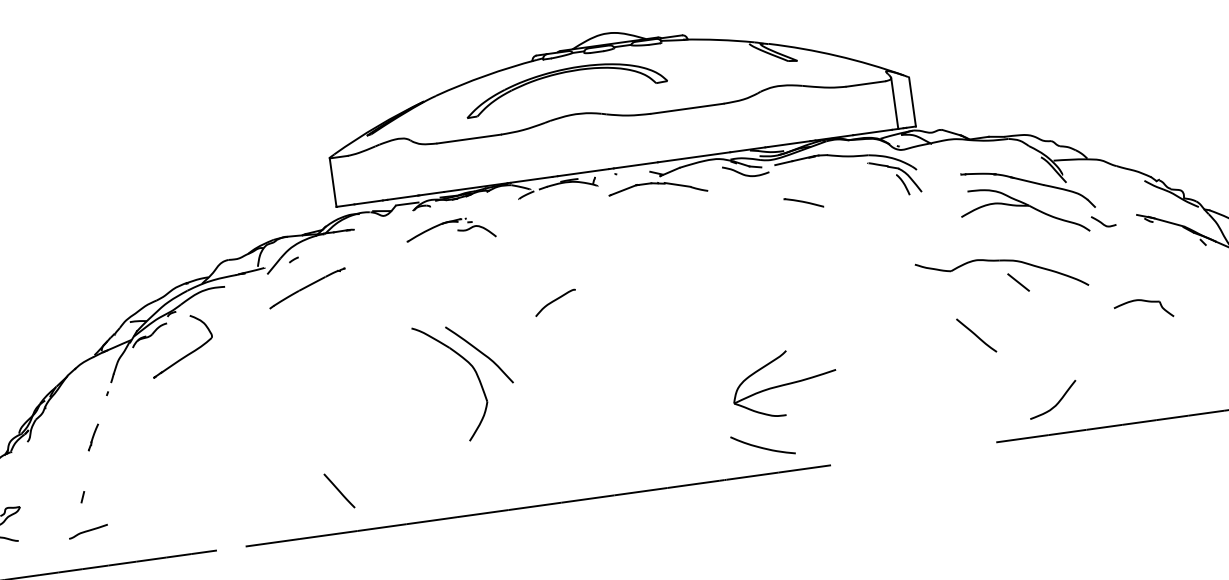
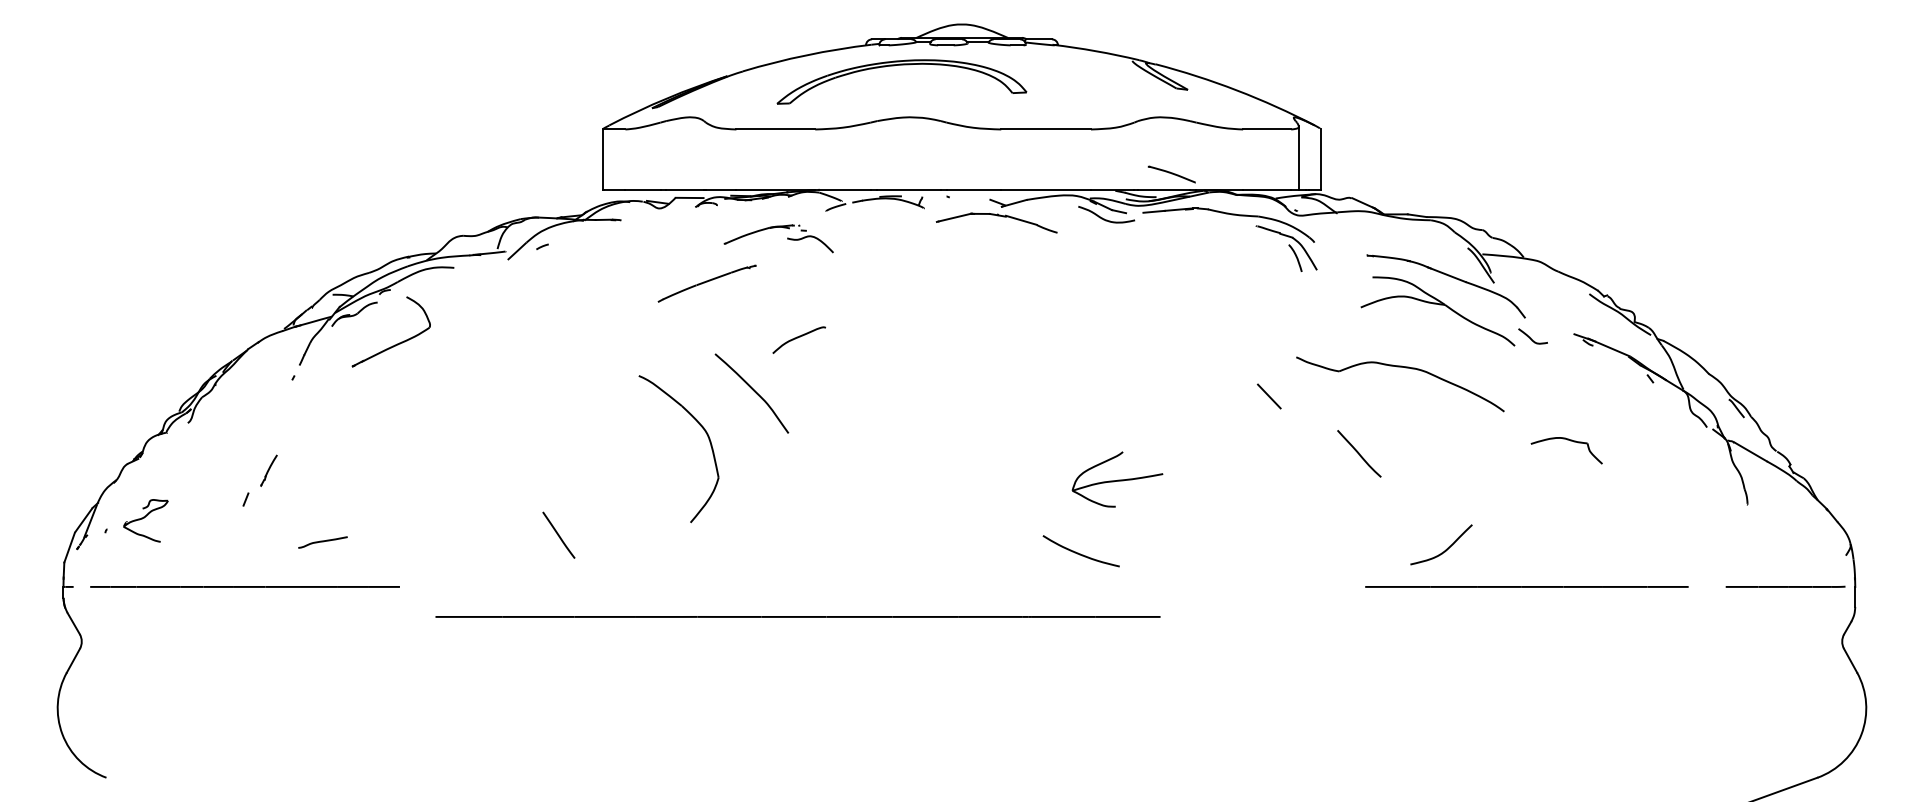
part: (803, 202) -> (1171, 174), moved
part: (457, 230) -> (787, 238), moved
line: (1018, 282) -> (1269, 396), moved
part: (306, 288) -> (706, 283), moved
curve: (554, 301) -> (798, 338), moved
part: (473, 370) -> (707, 437), moved
part: (784, 383) -> (1117, 479), size x0.7
line: (93, 437) -> (268, 470), moved
line: (537, 505) -> (797, 616), moved
curve: (88, 531) -> (322, 542), moved

